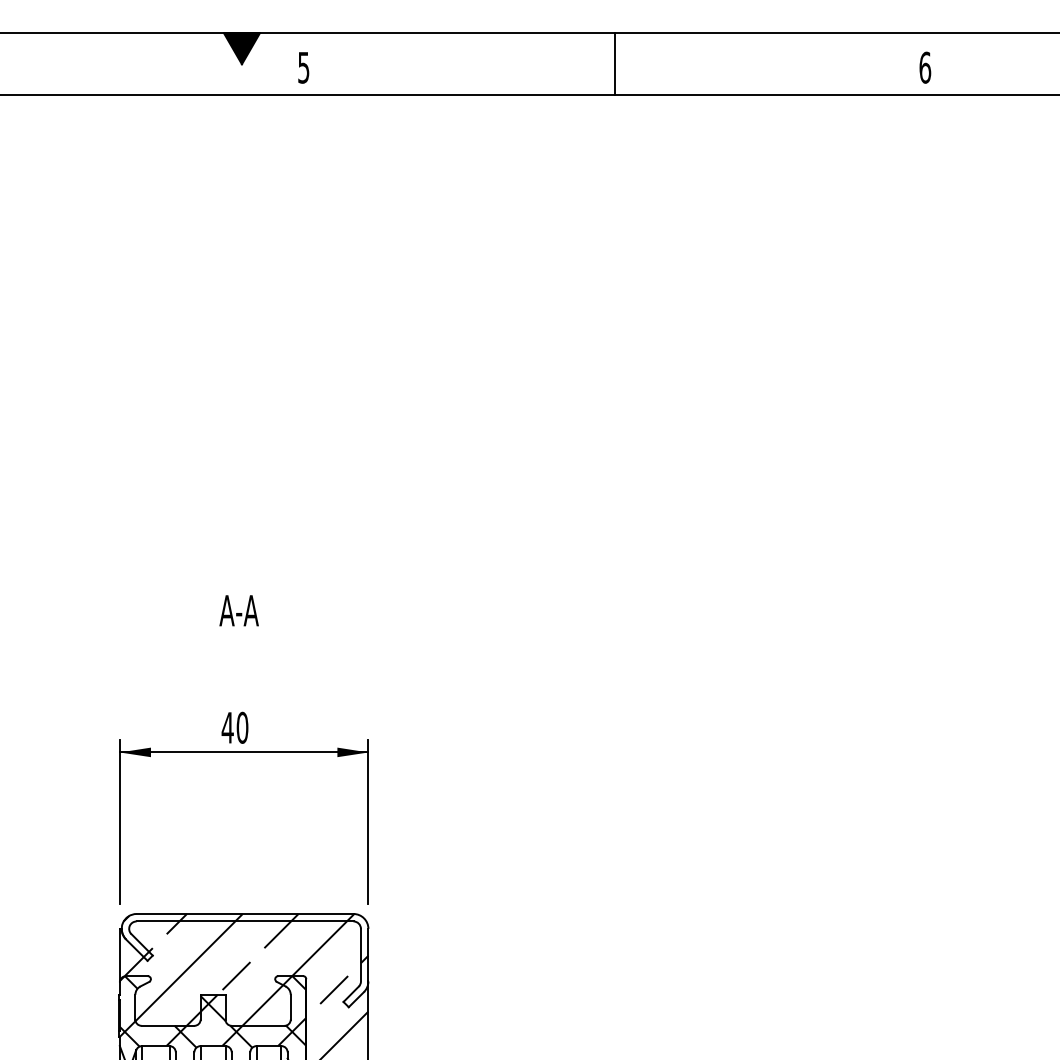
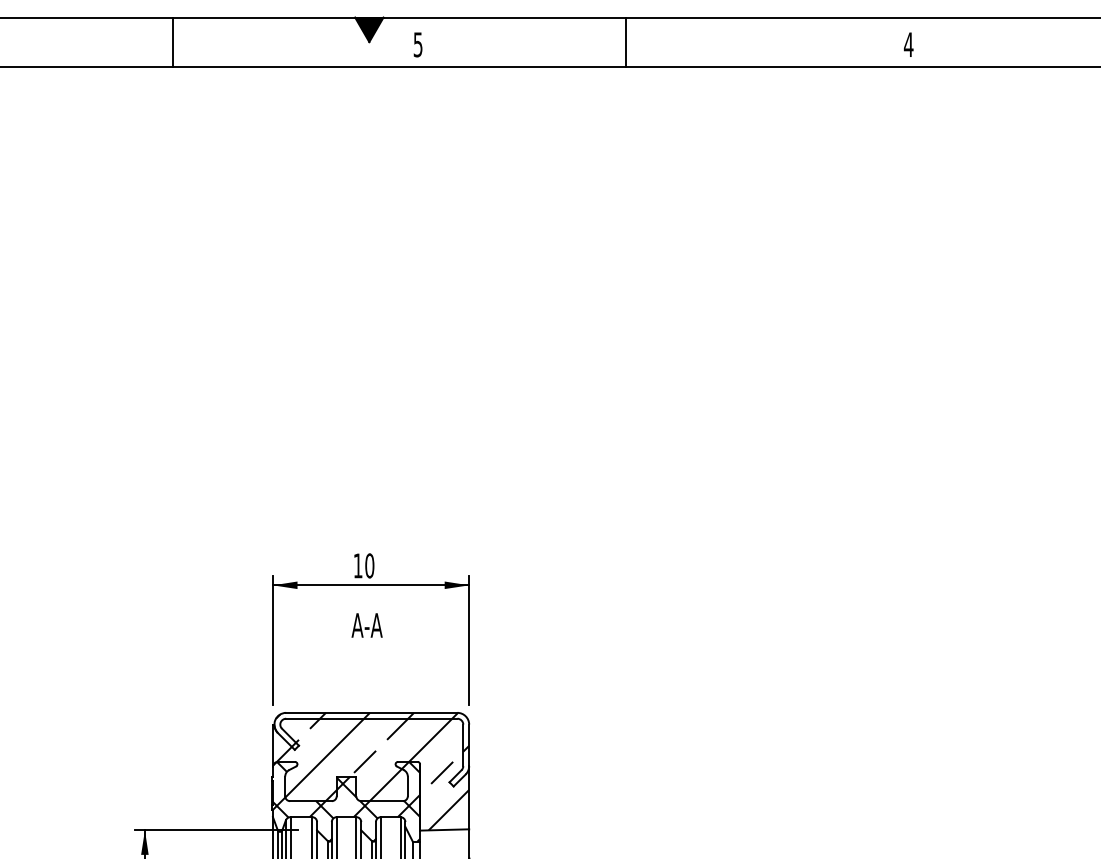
line: (614, 63) -> (625, 41), moved
text: (924, 67) -> (908, 44), 6 -> 4
text: (238, 610) -> (366, 625), moved
text: (226, 727) -> (357, 565), 40 -> 10

